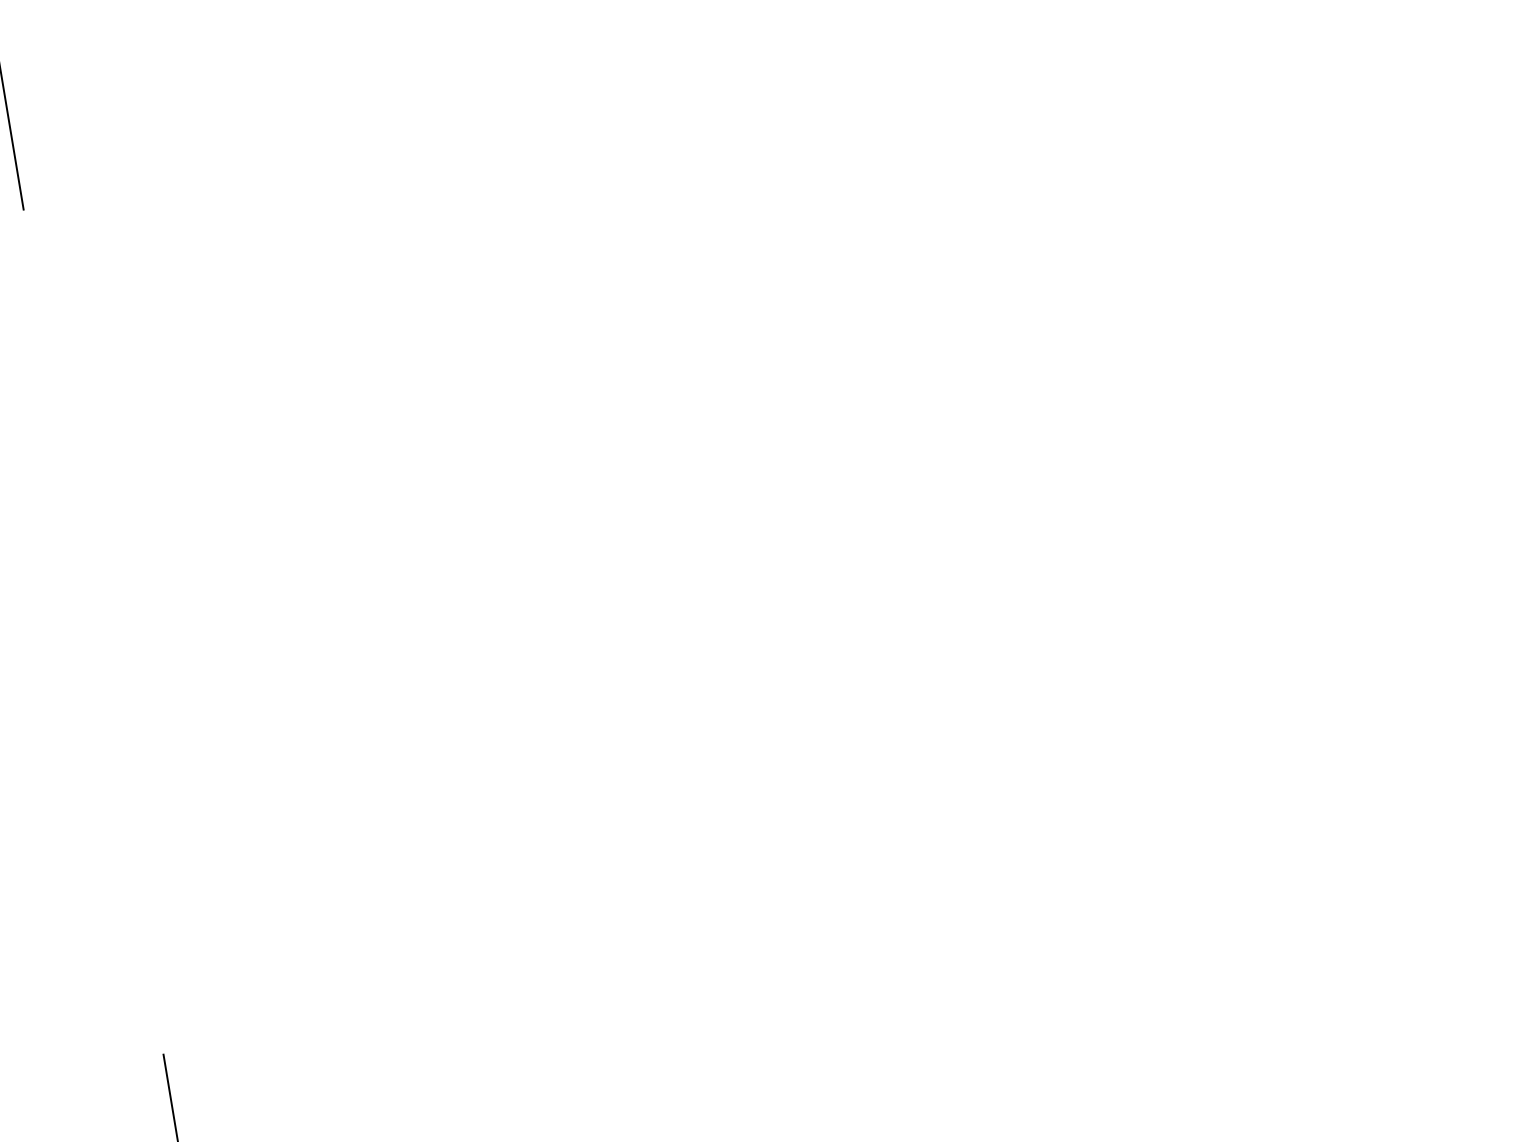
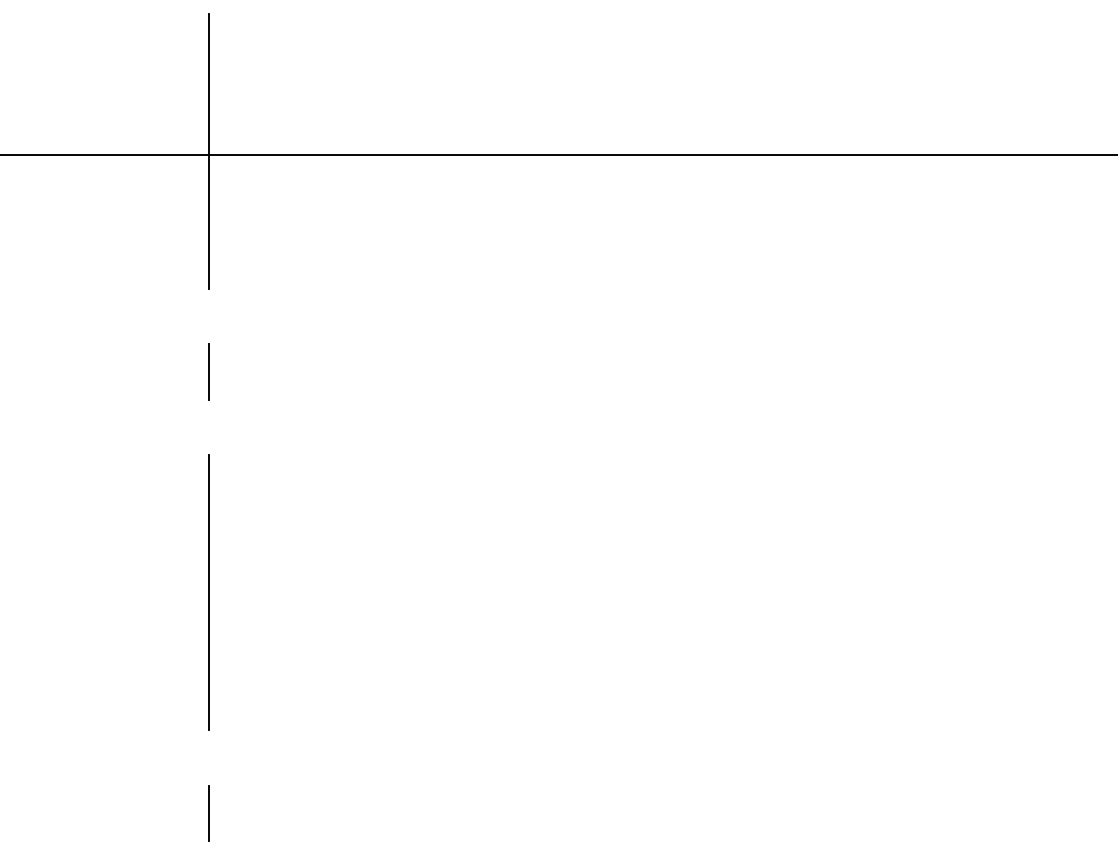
line: (46, 349) -> (208, 371), added
line: (109, 725) -> (208, 592), added

